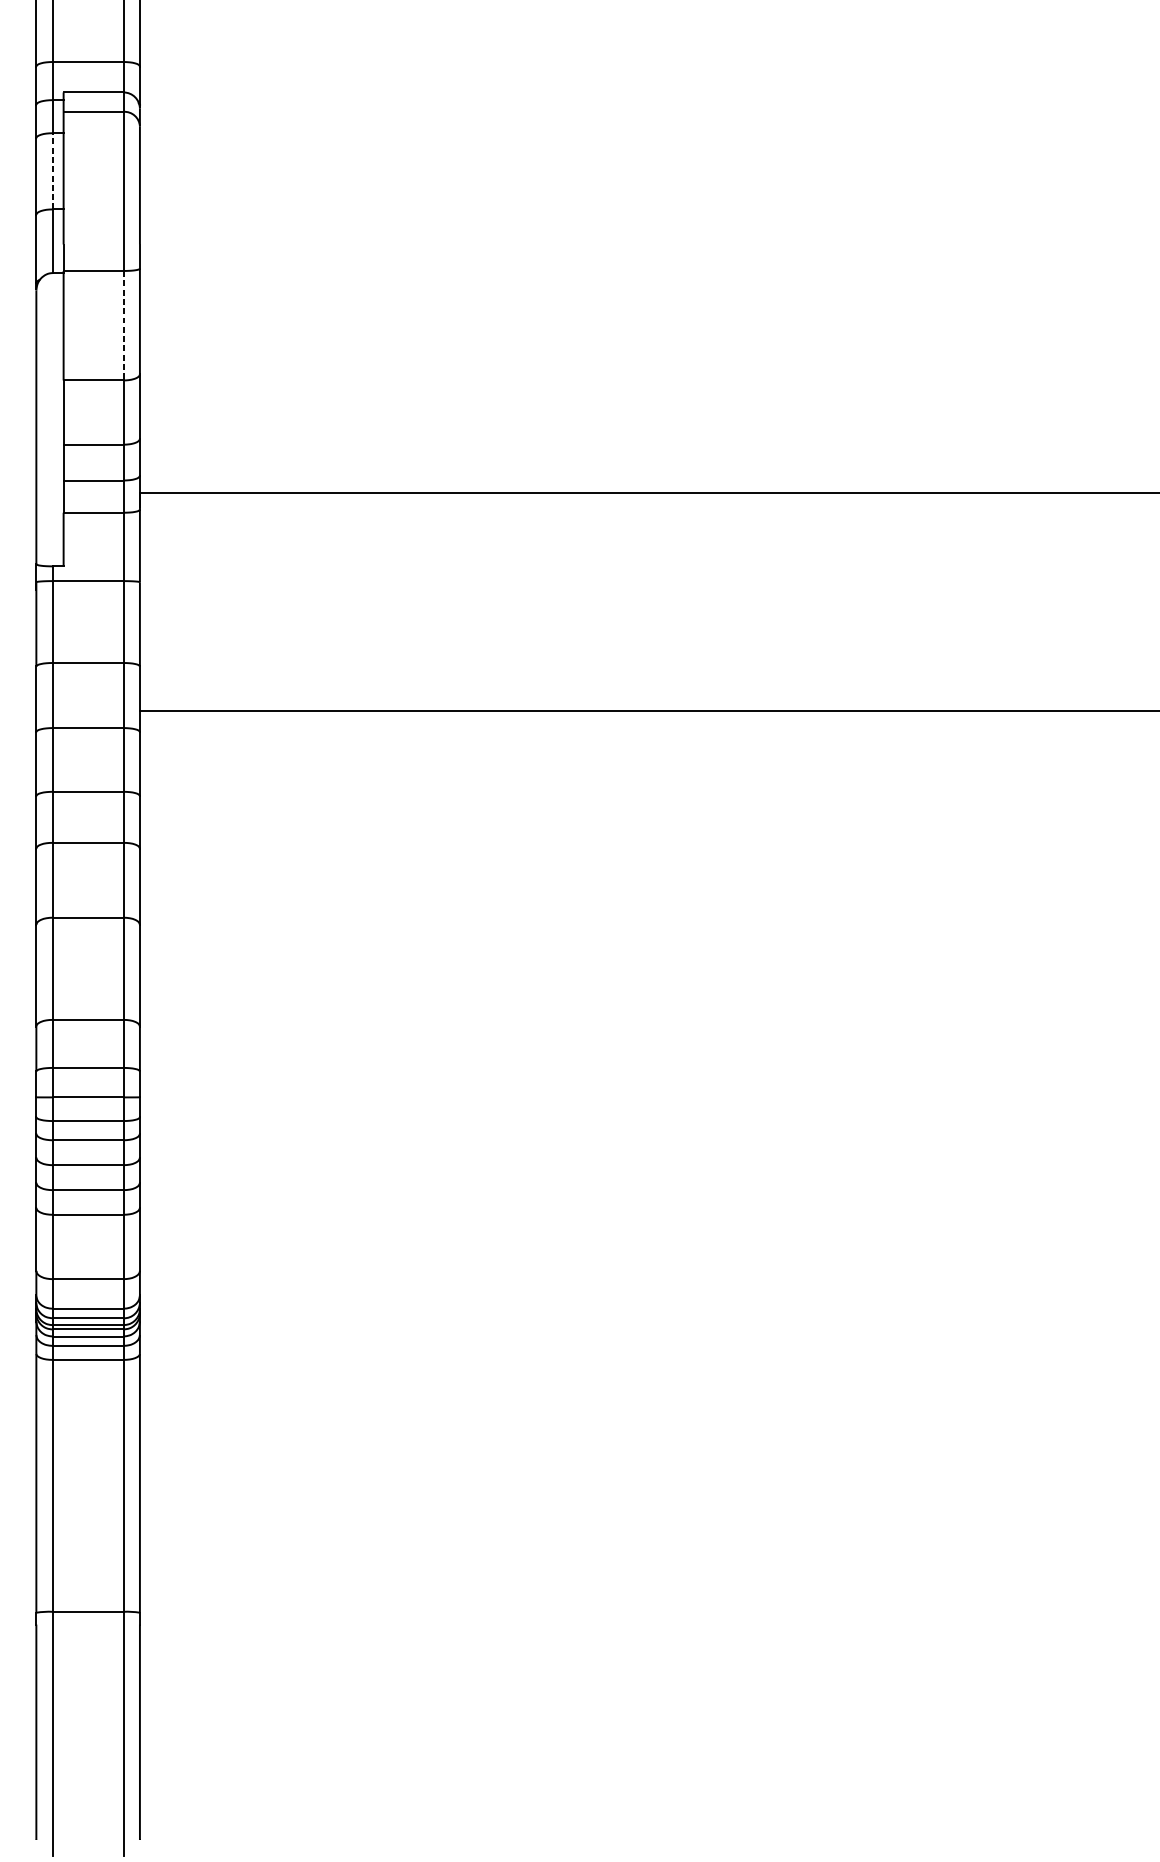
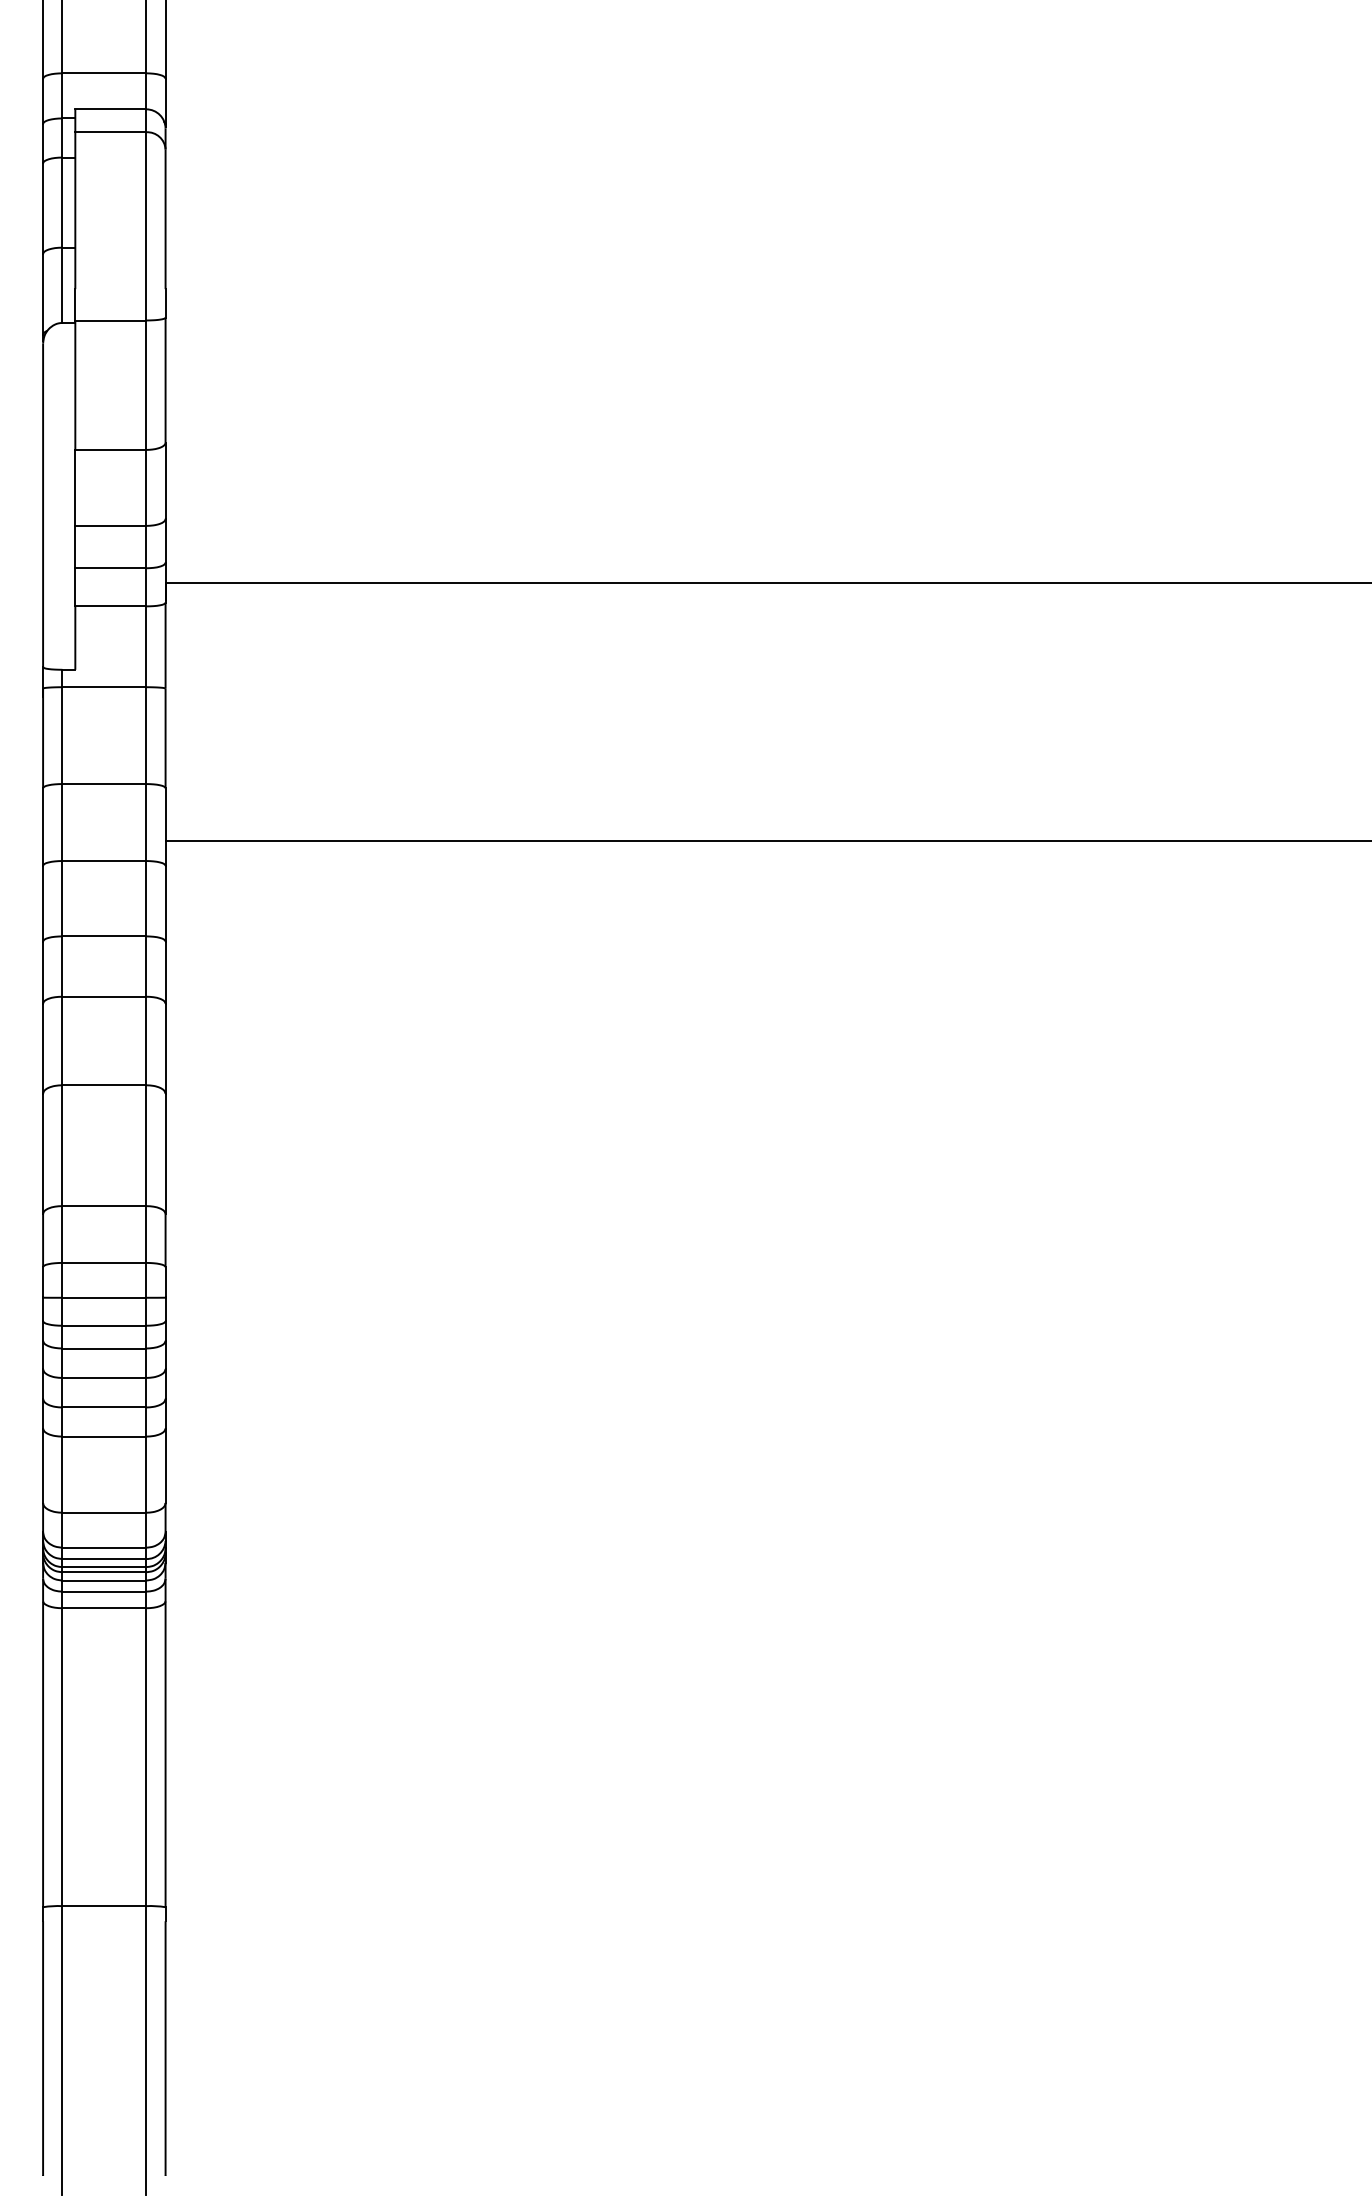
line: (52, 171) -> (62, 202), dashed -> solid
line: (123, 325) -> (146, 385), dashed -> solid

